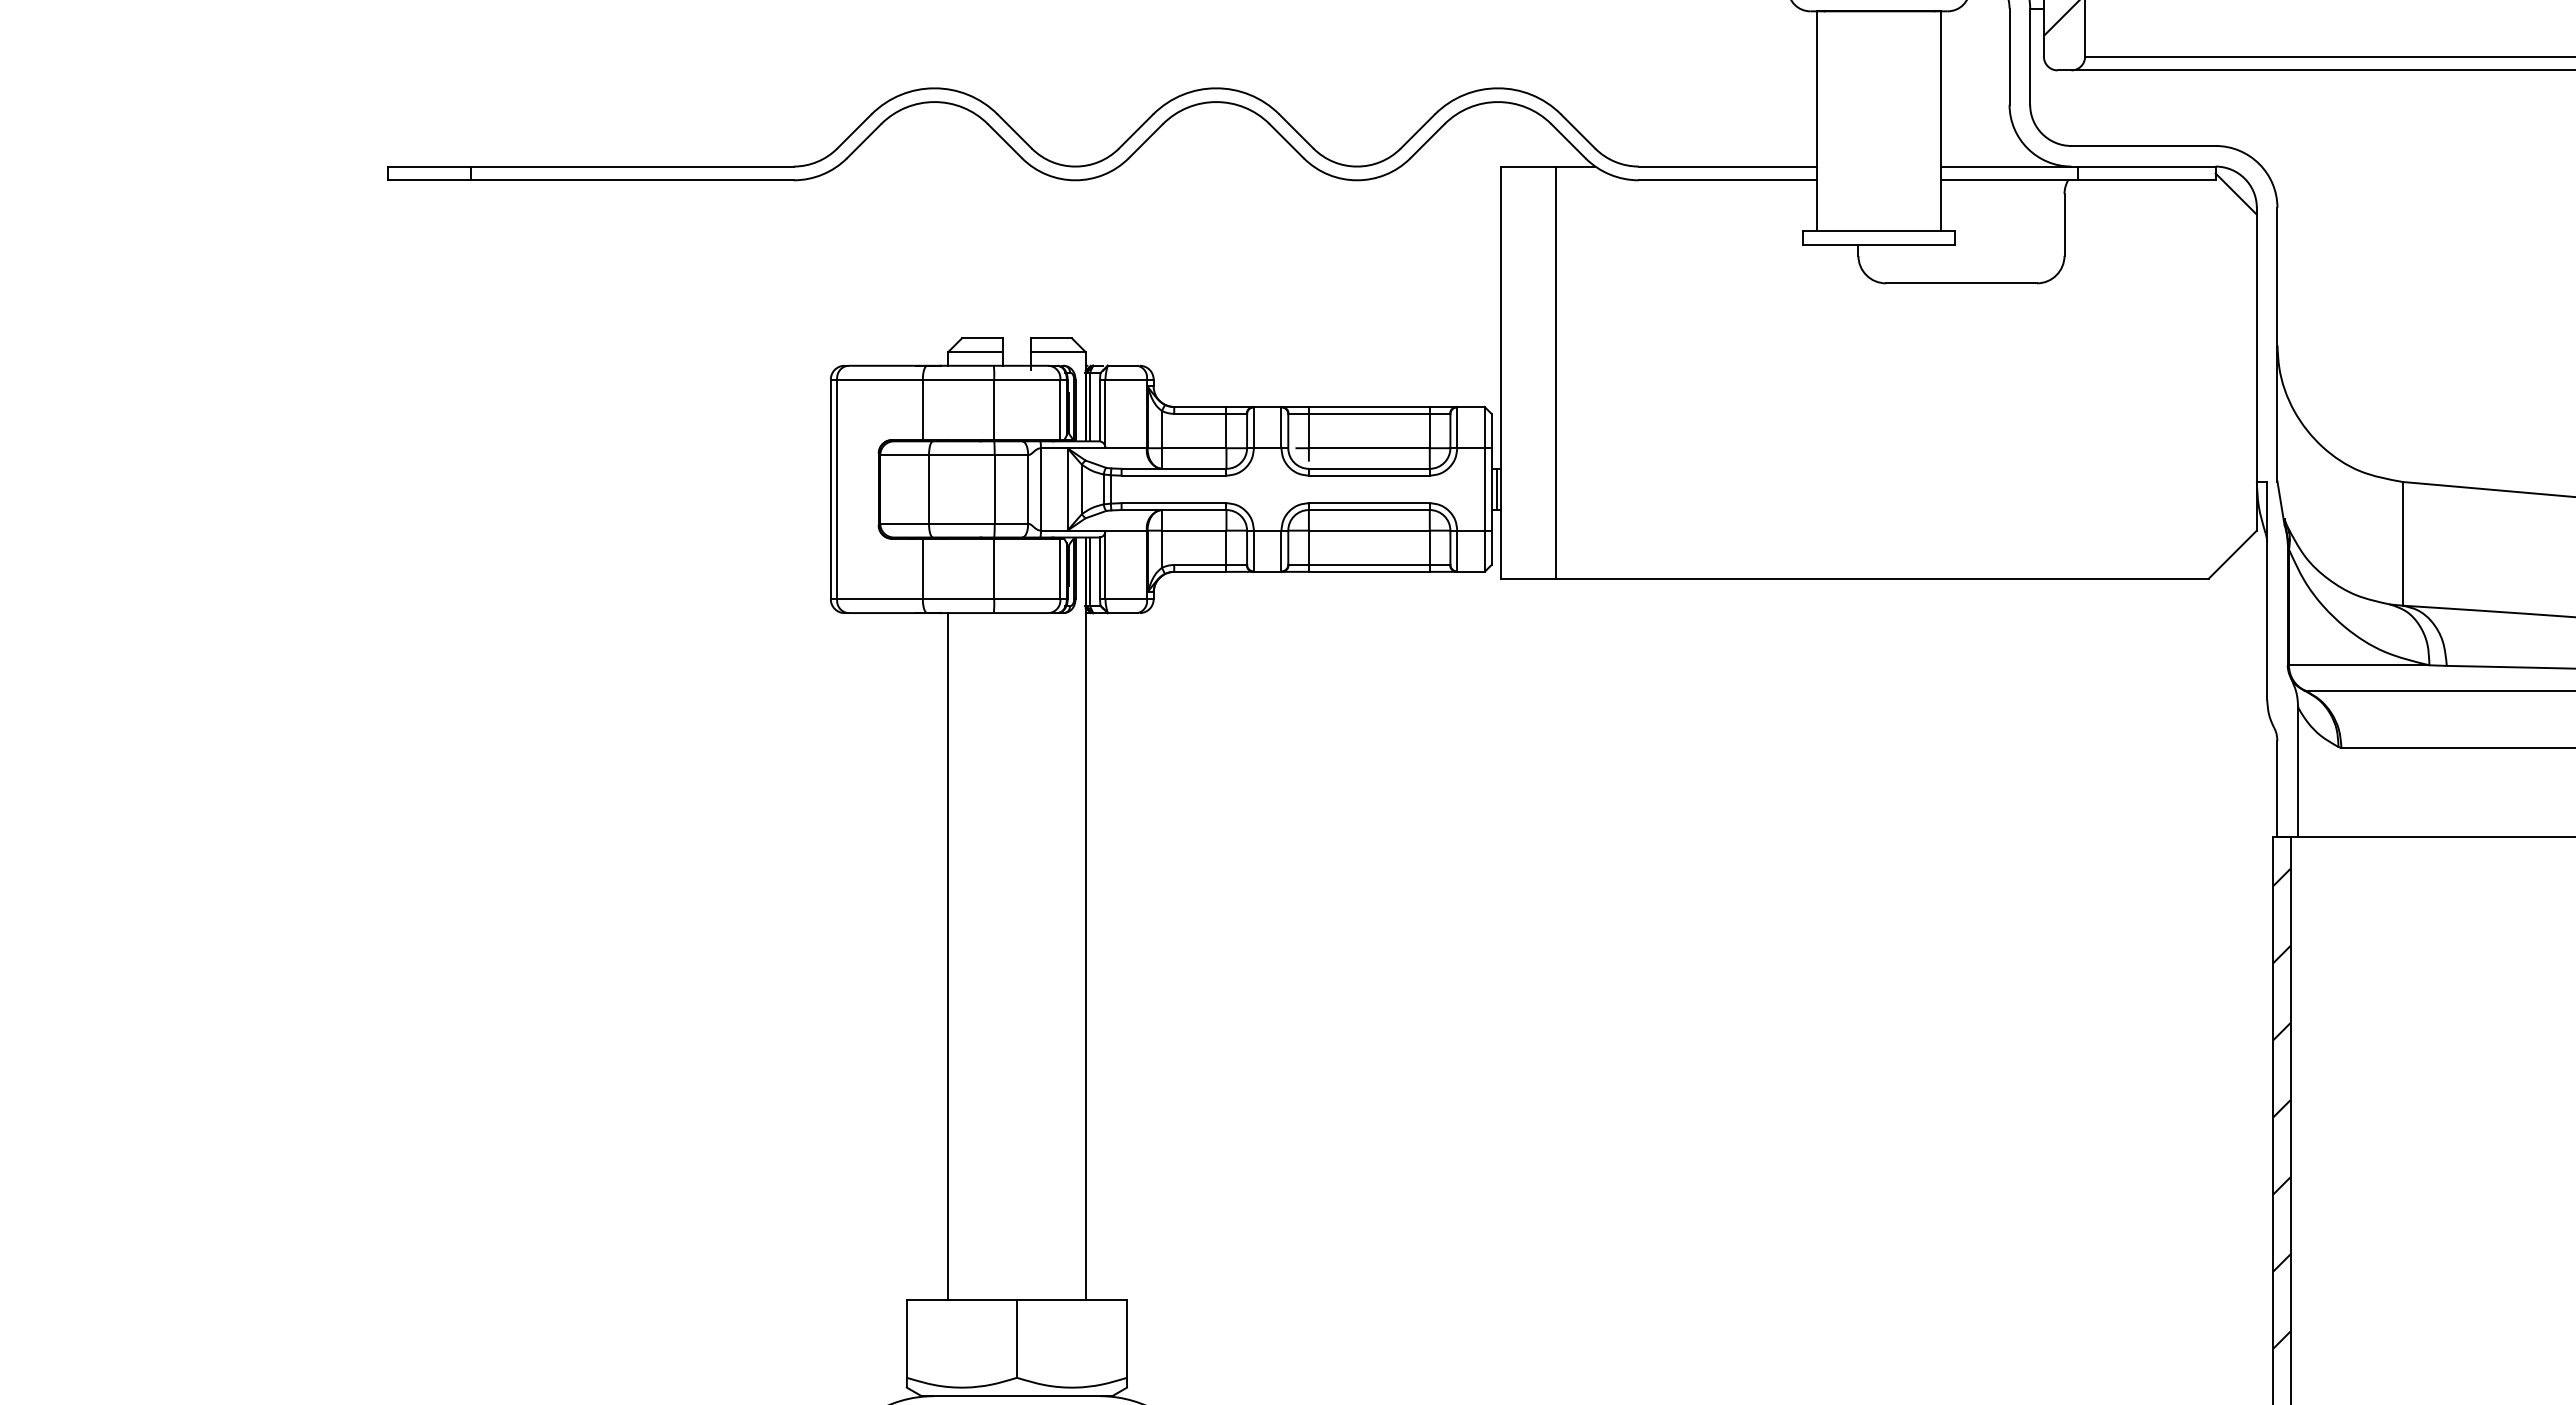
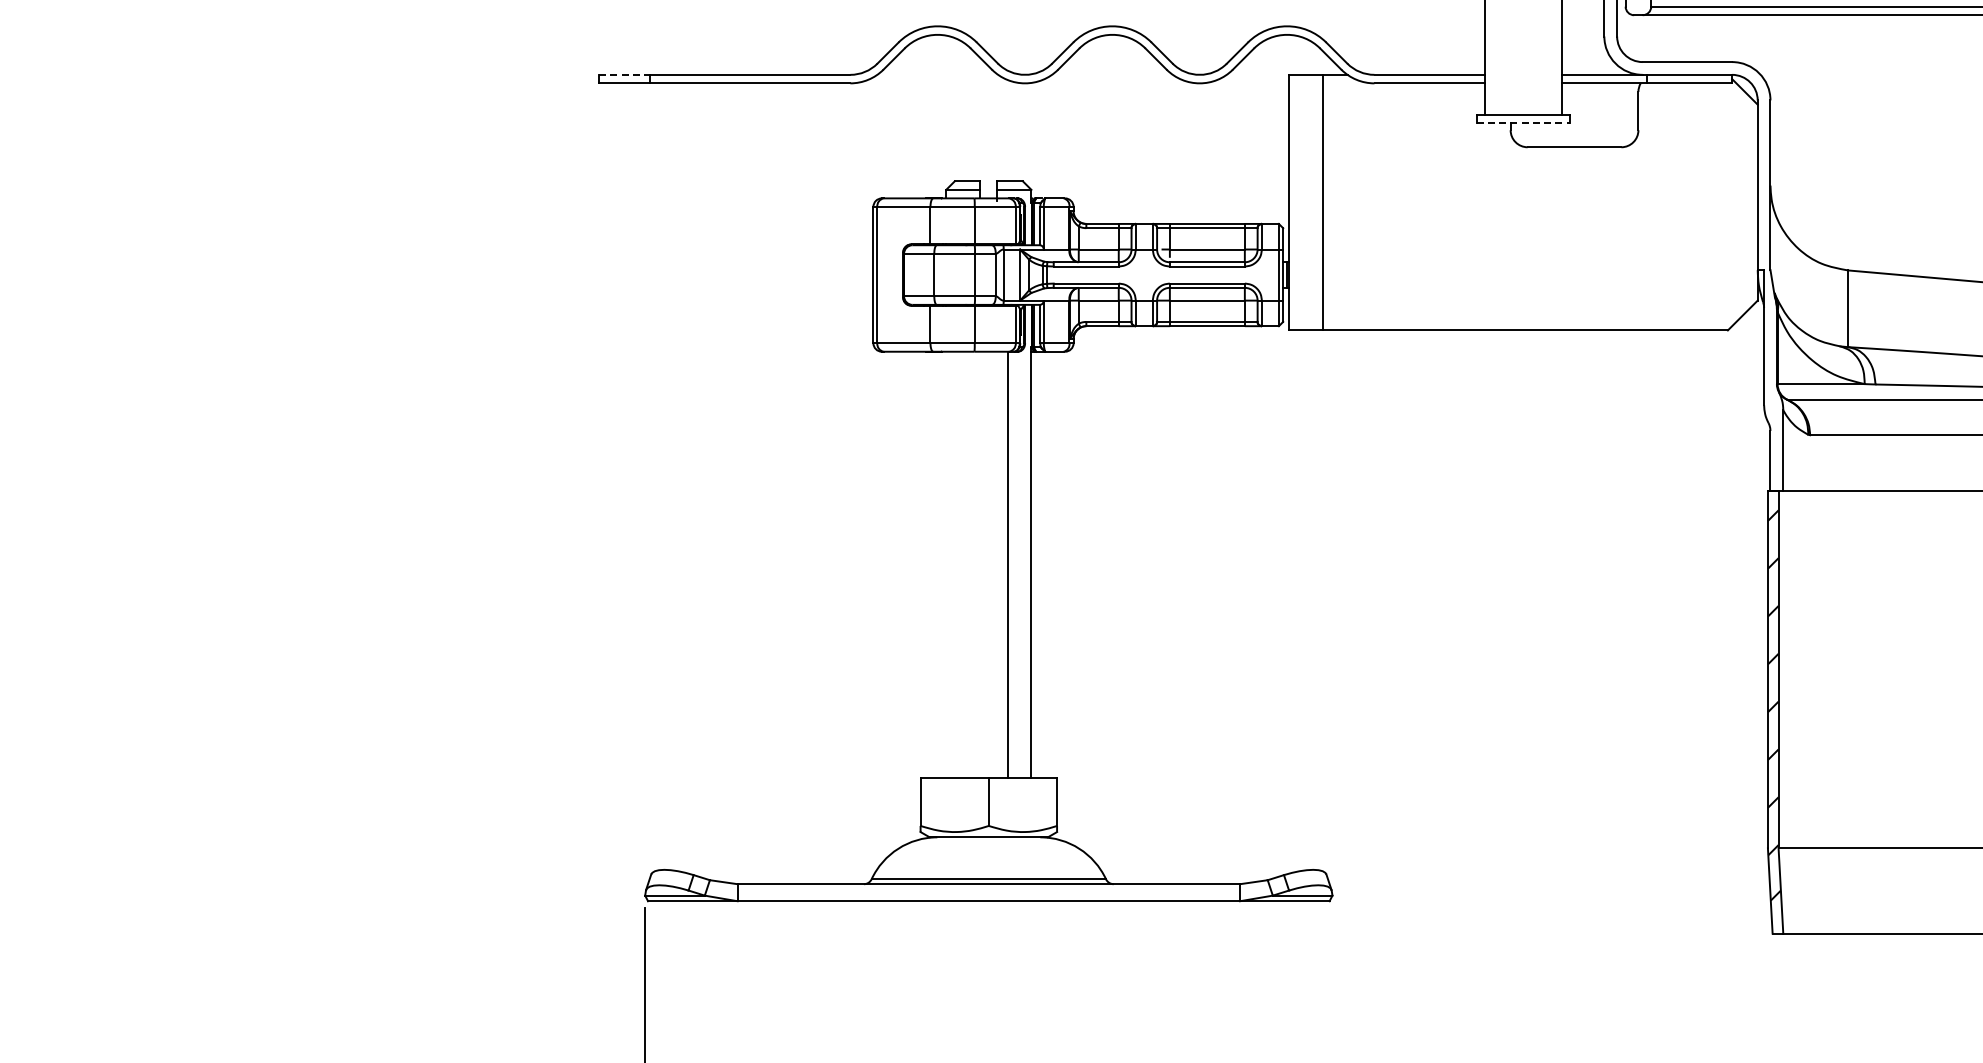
line: (429, 166) -> (624, 74), solid -> dashed
line: (1879, 245) -> (1523, 123), solid -> dashed
line: (948, 956) -> (1008, 564), moved

